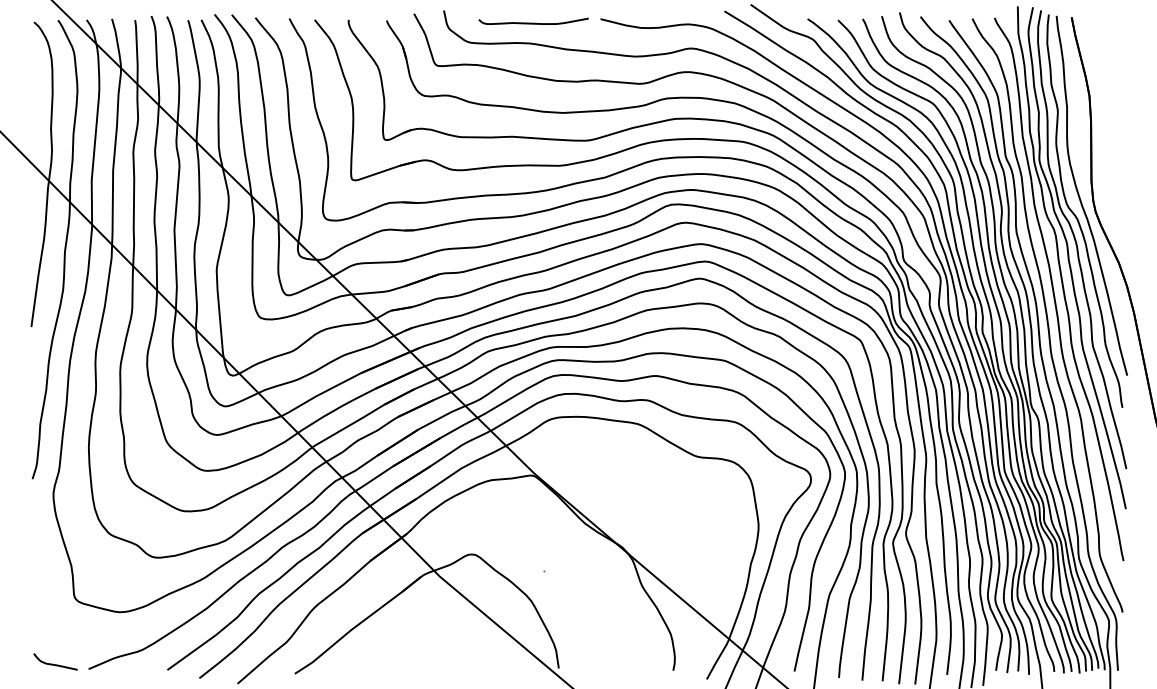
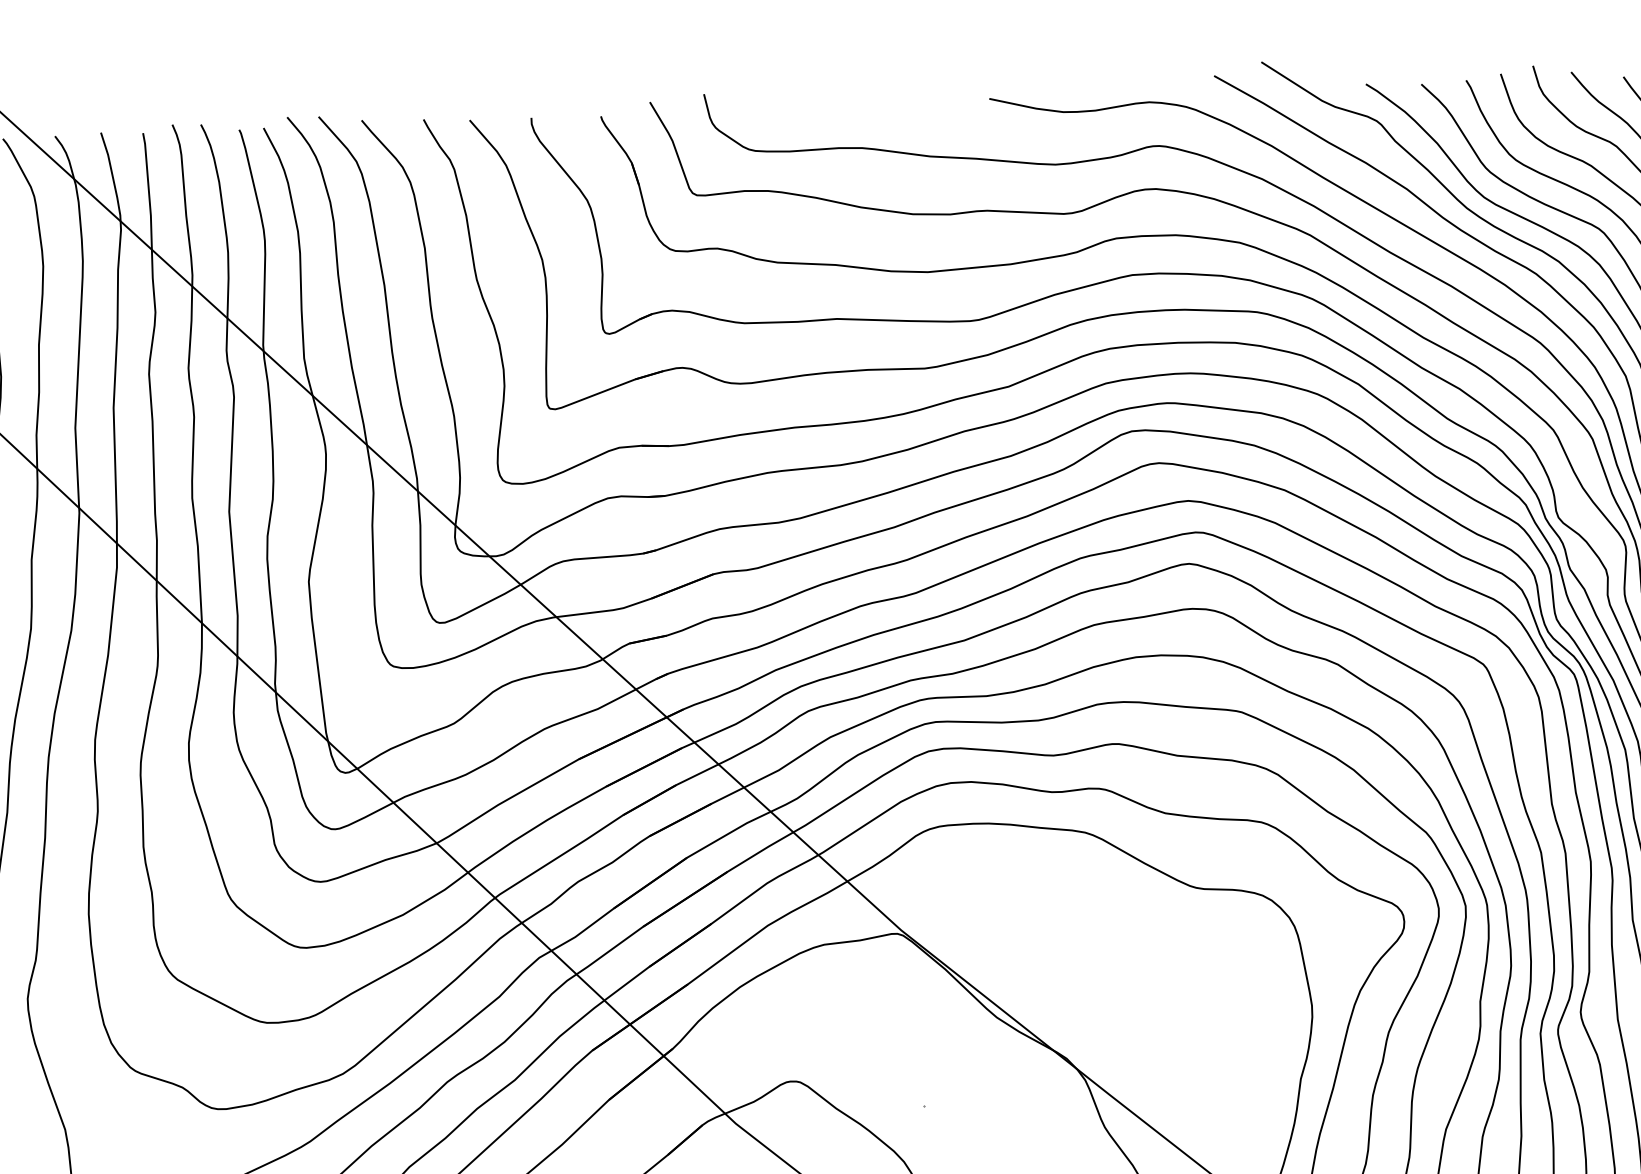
curve: (533, 22) -> (867, 109), removed

